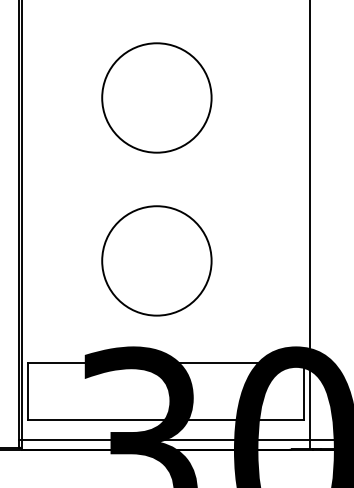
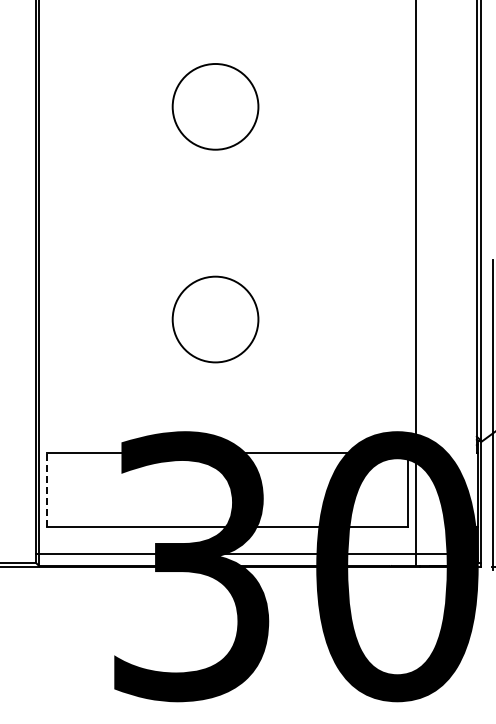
circle: (156, 97) -> (215, 106), size x0.6
circle: (156, 260) -> (215, 319), size x0.6
line: (28, 391) -> (47, 489), solid -> dashed

